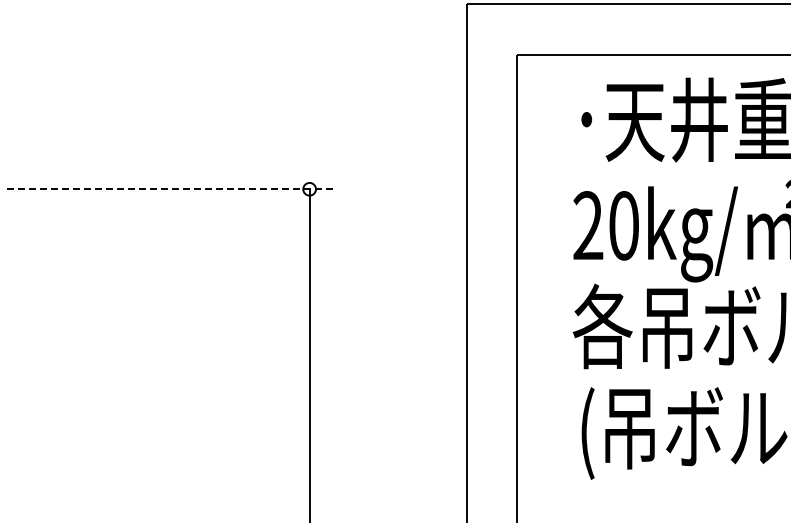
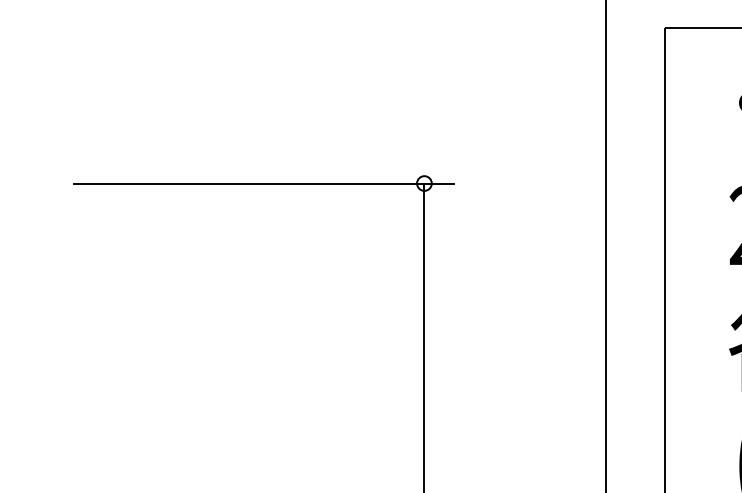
line: (171, 189) -> (264, 183), dashed -> solid

